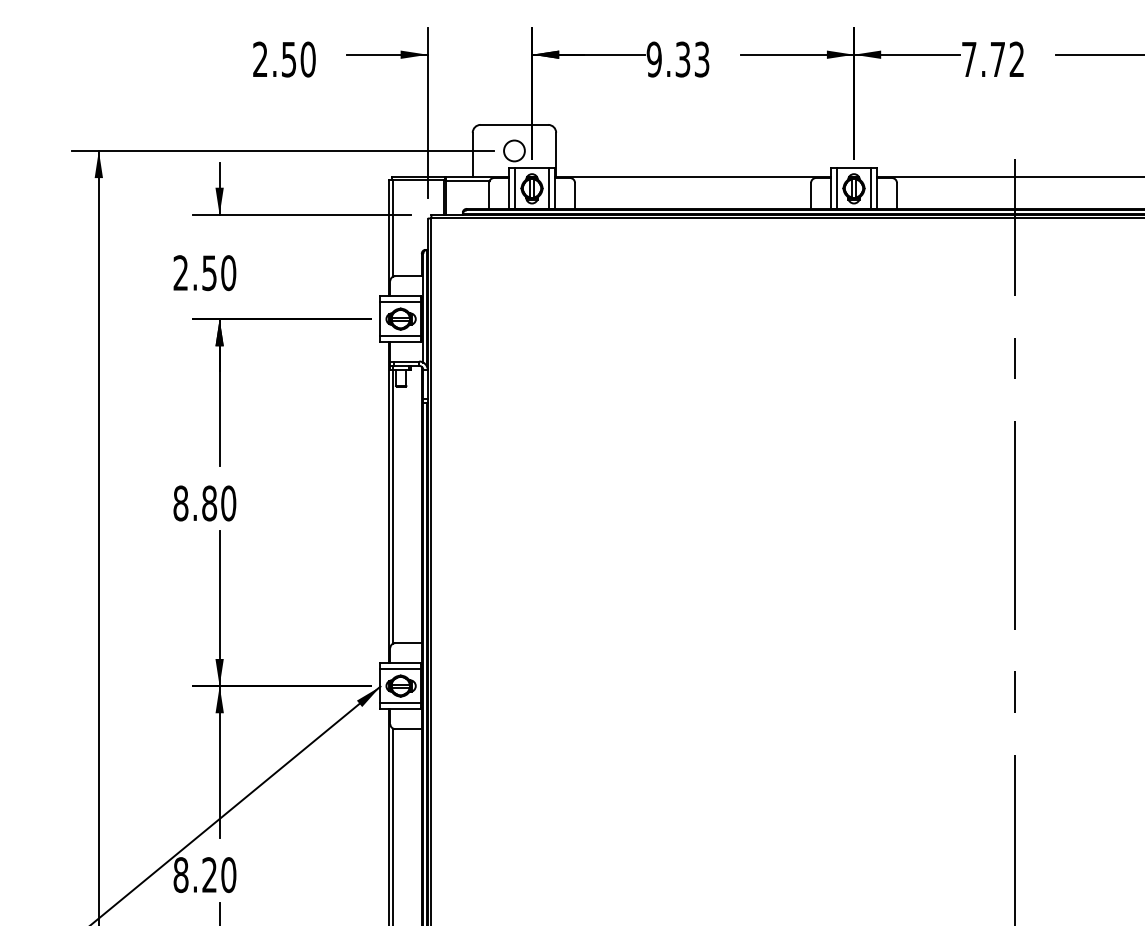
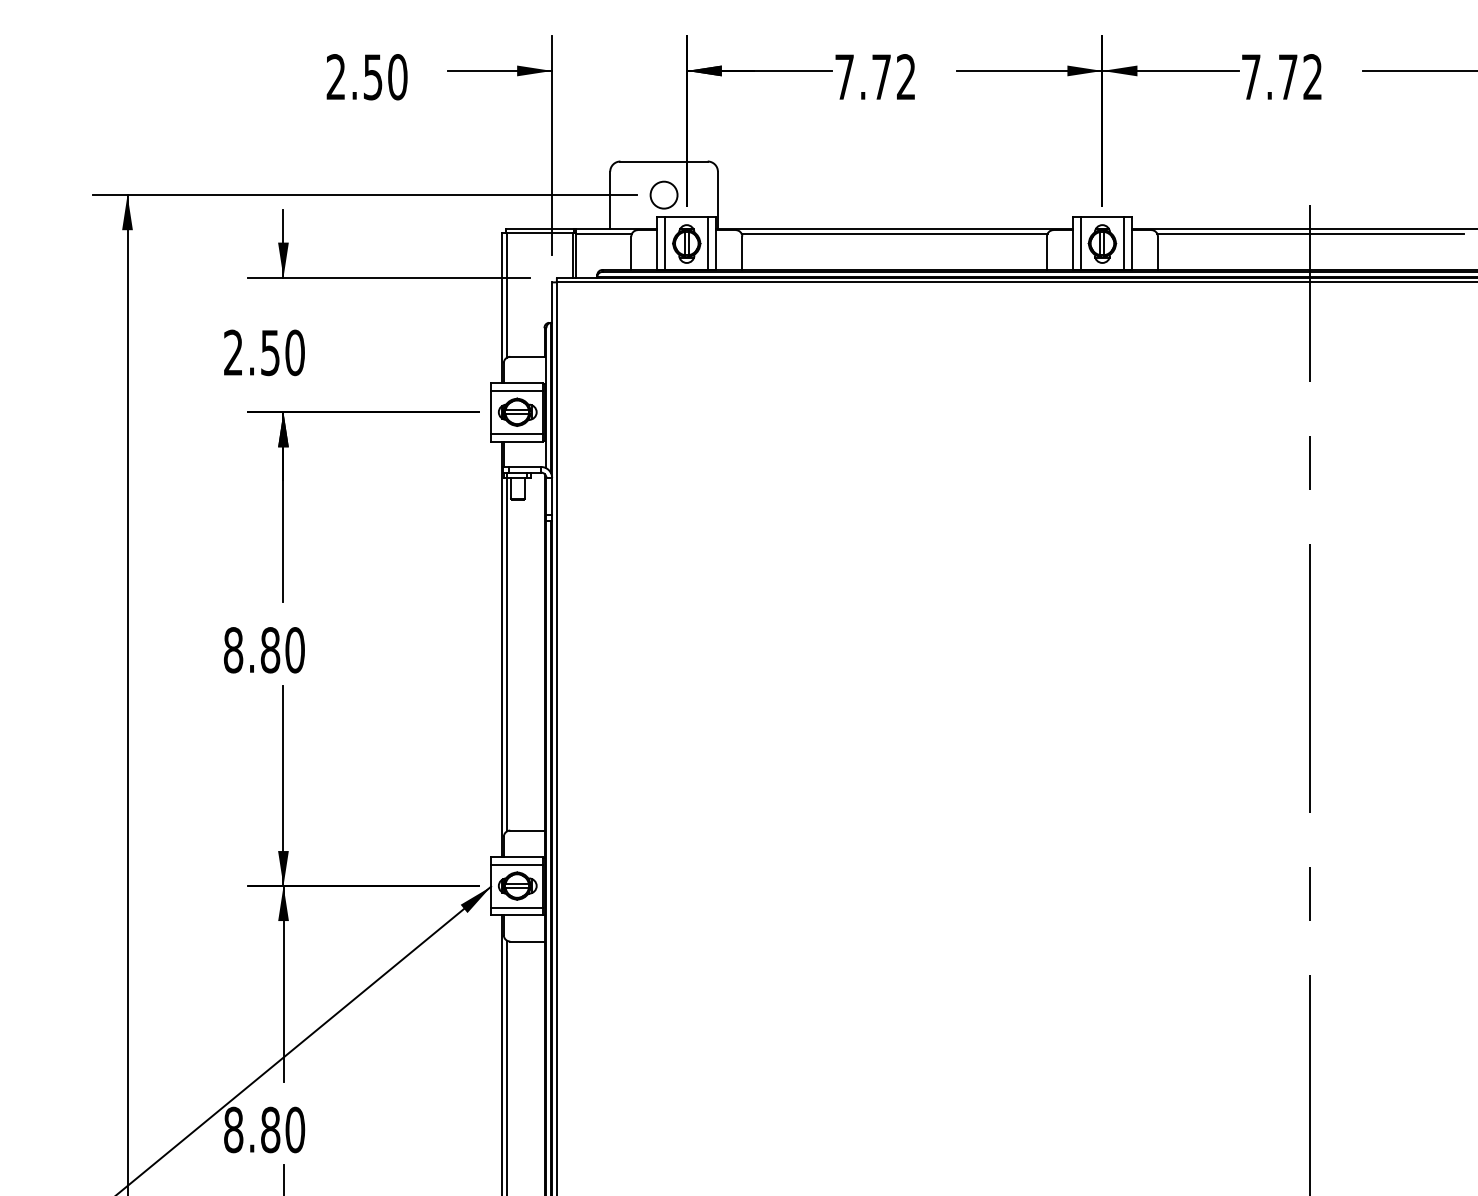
text: (677, 59) -> (874, 77), 9.33 -> 7.72
line: (692, 180) -> (894, 233), added
line: (1015, 180) -> (1310, 233), added
text: (209, 874) -> (270, 1129), 8.20 -> 8.80

